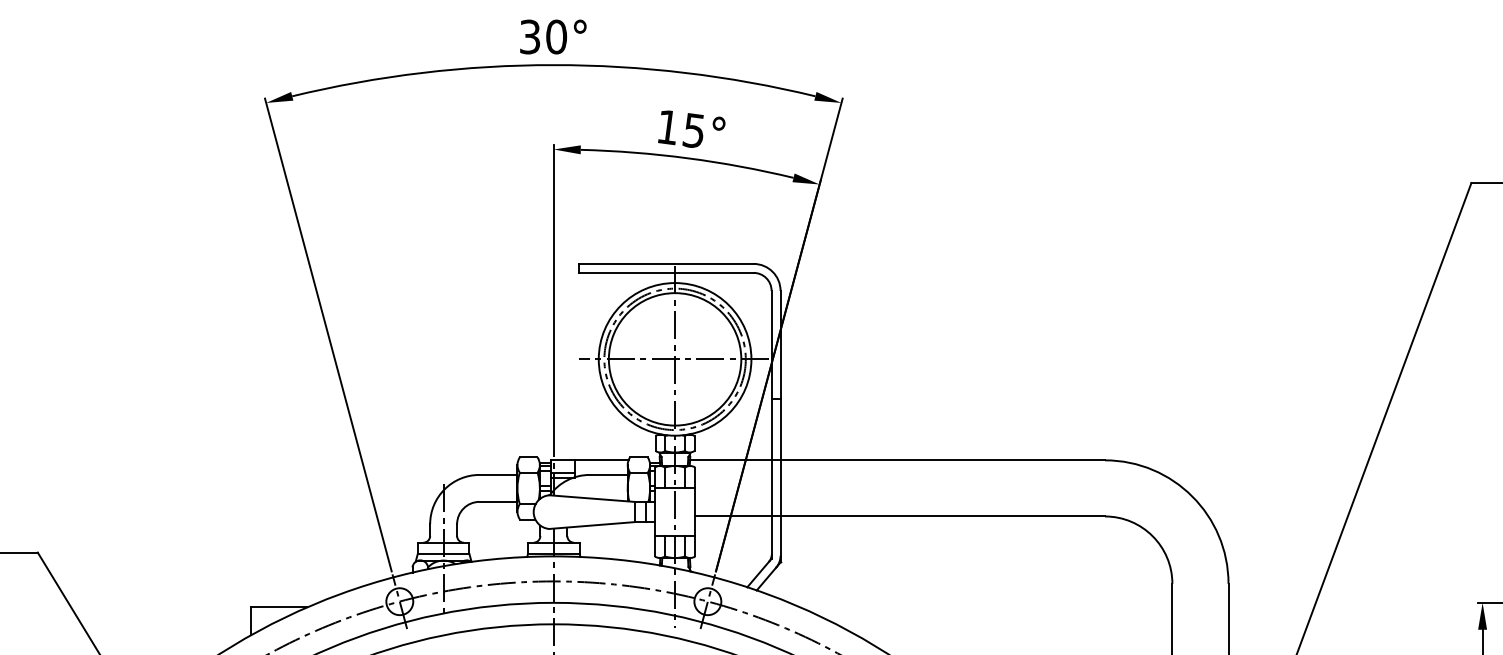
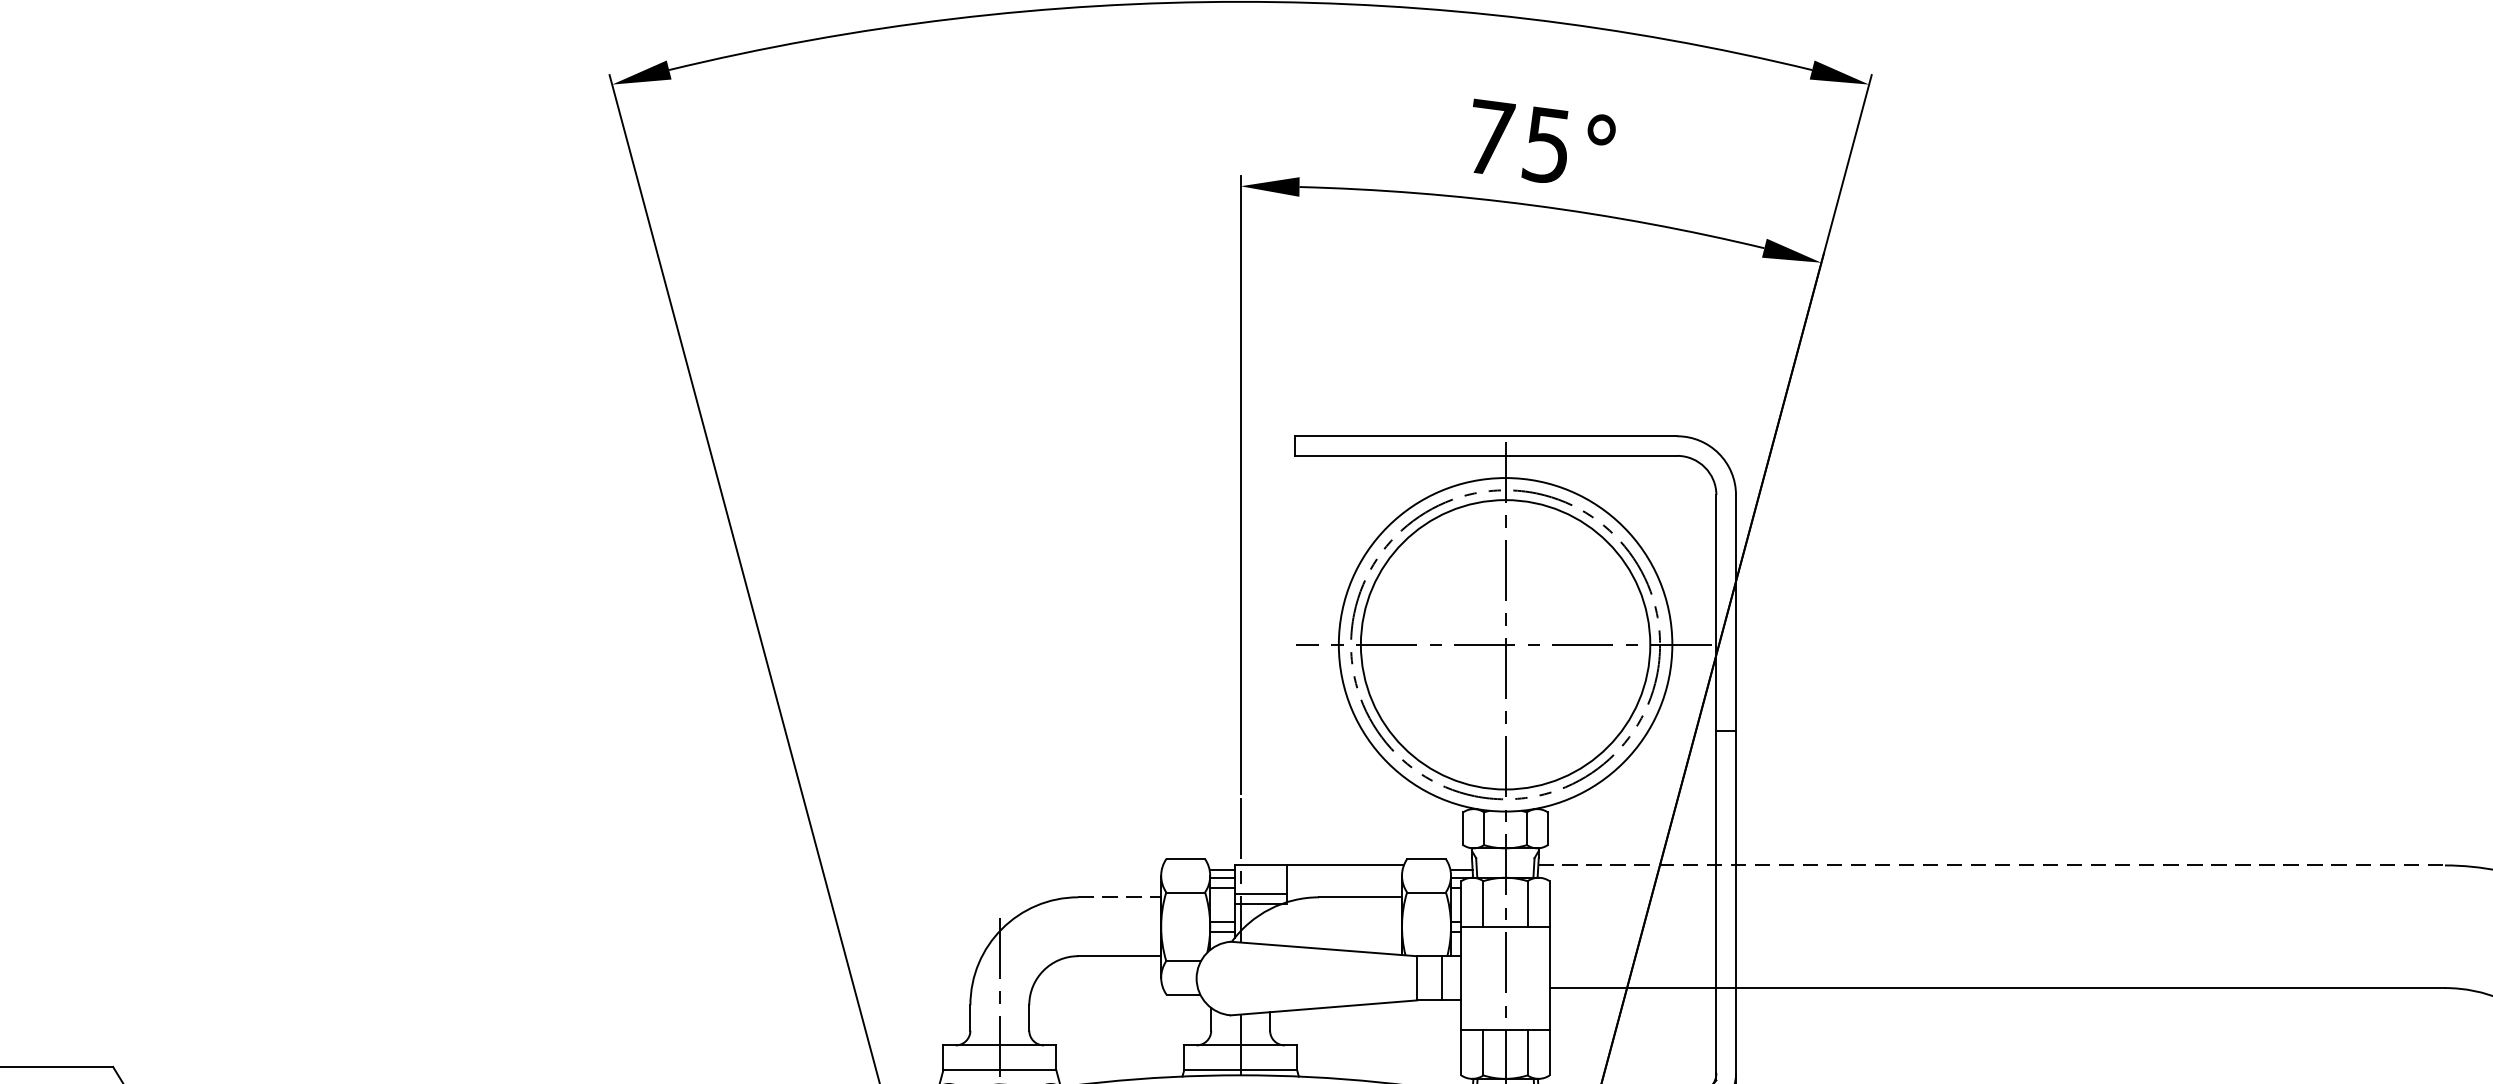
text: (668, 127) -> (1491, 138), 15° -> 75°
line: (898, 460) -> (1993, 865), solid -> dashed
line: (498, 474) -> (1119, 896), solid -> dashed

